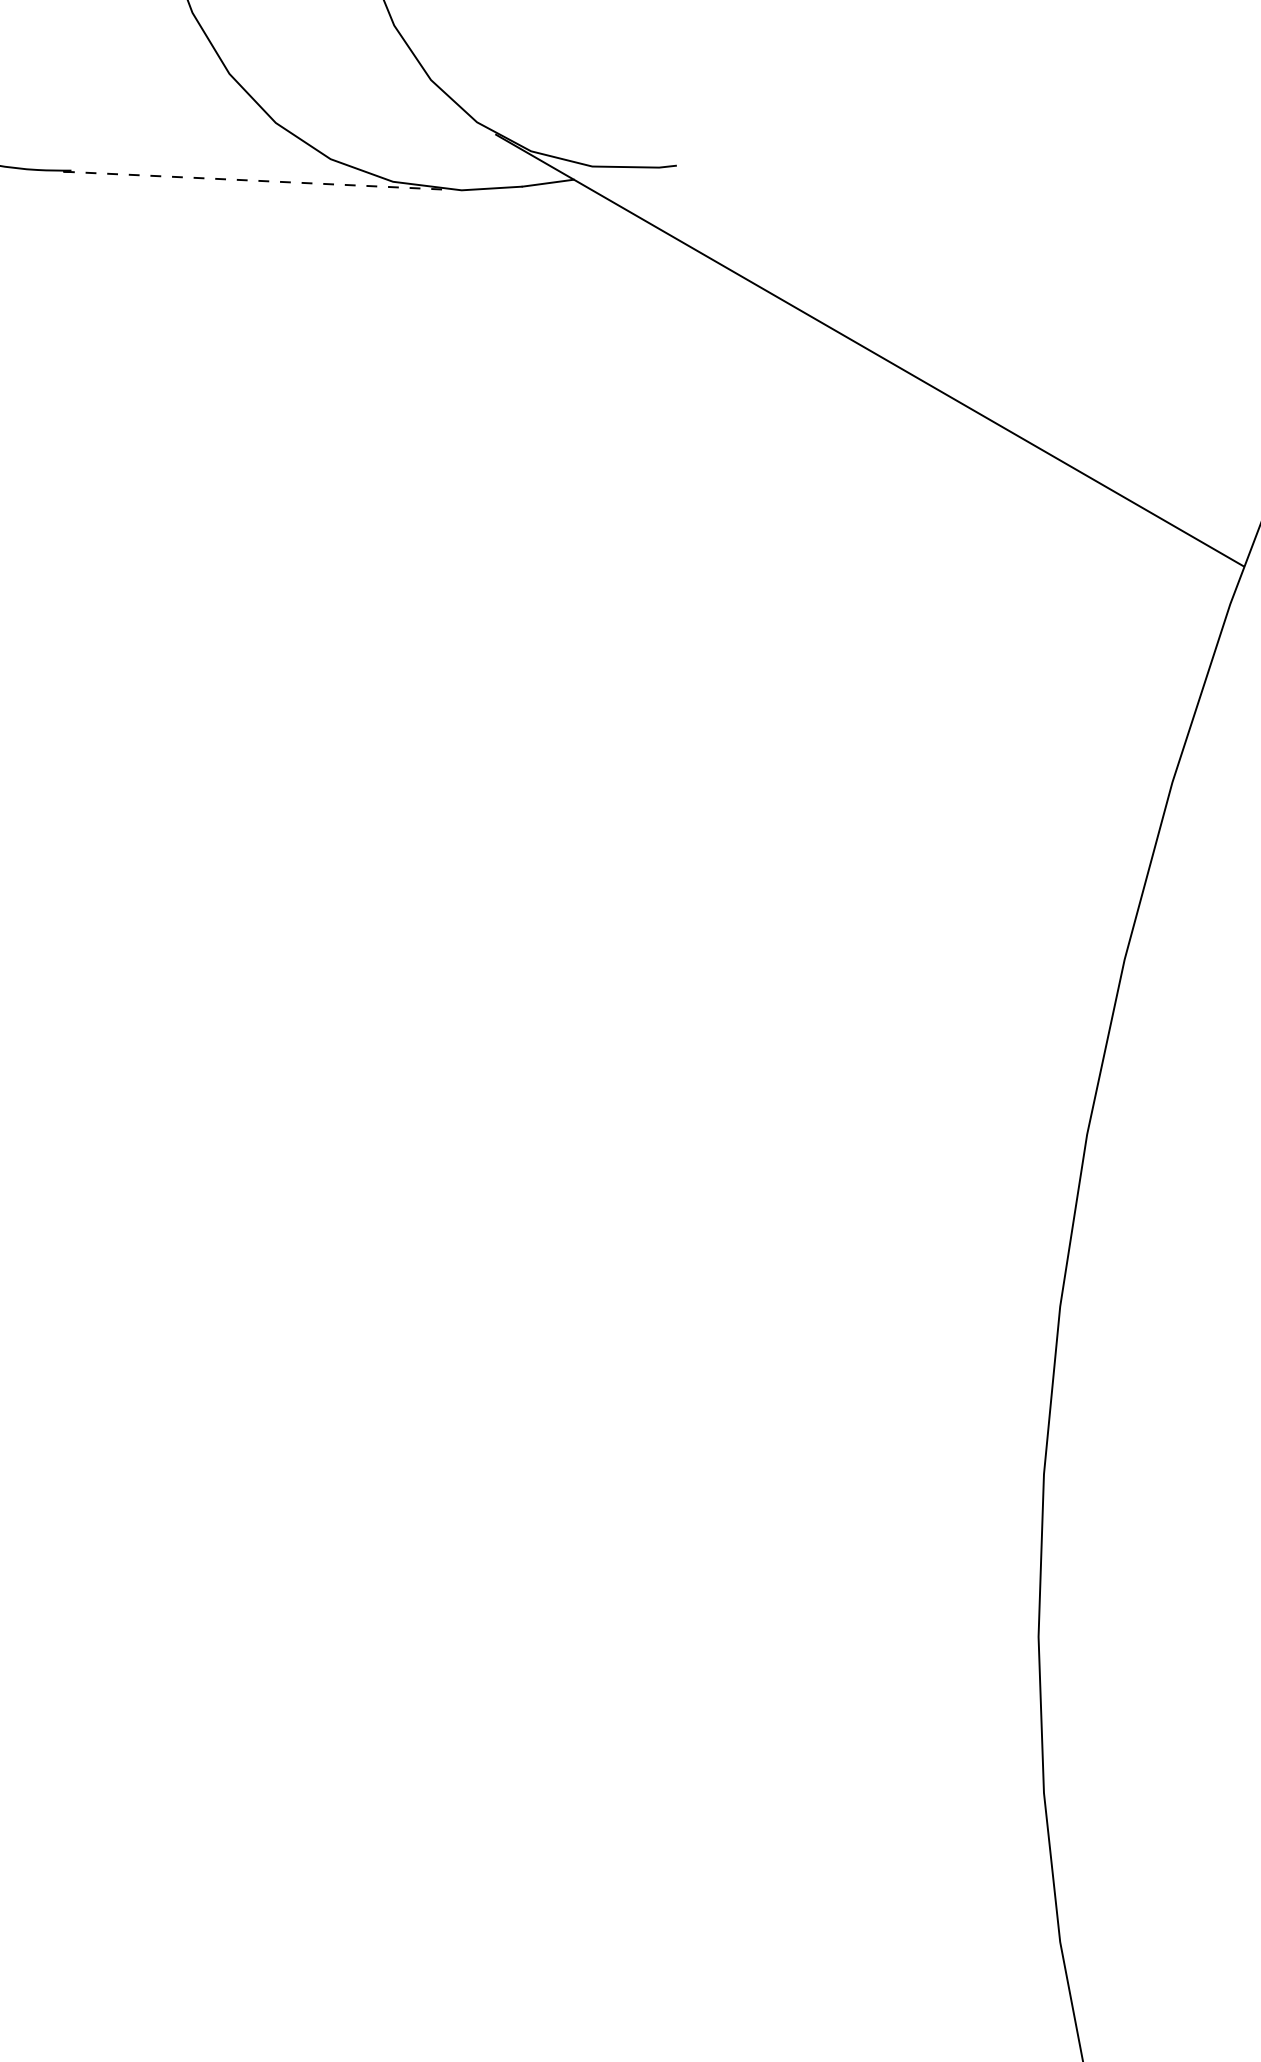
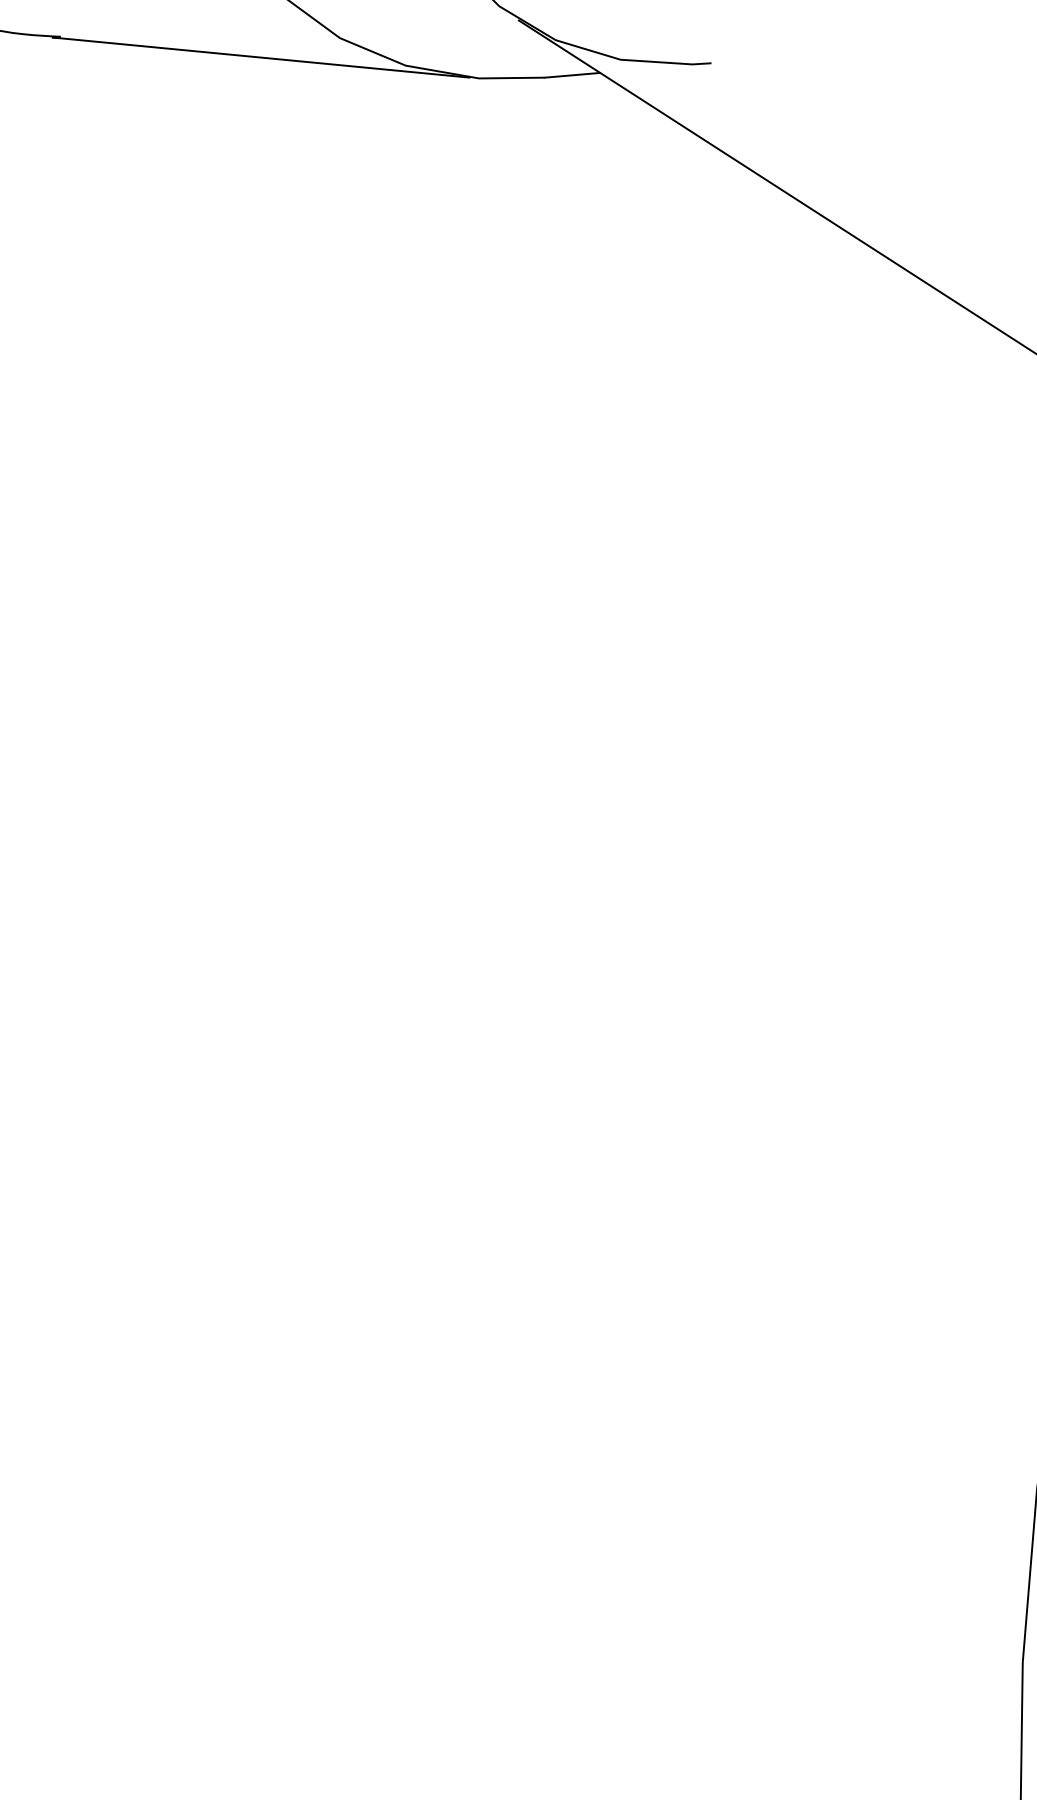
line: (258, 180) -> (261, 57), dashed -> solid

